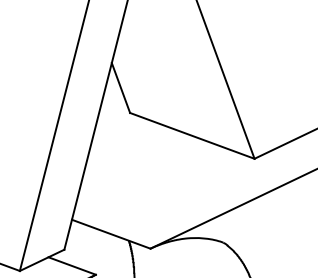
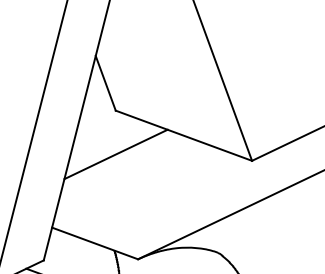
line: (130, 152) -> (116, 153), added

